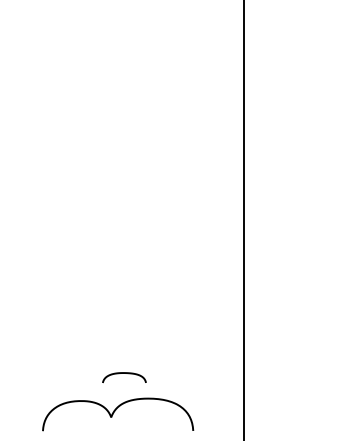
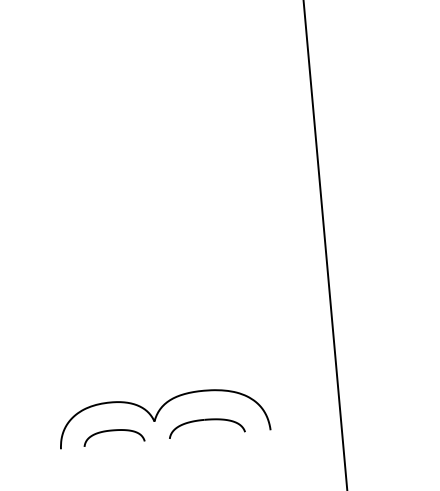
curve: (124, 373) -> (113, 430), moved
part: (147, 424) -> (205, 426), added

